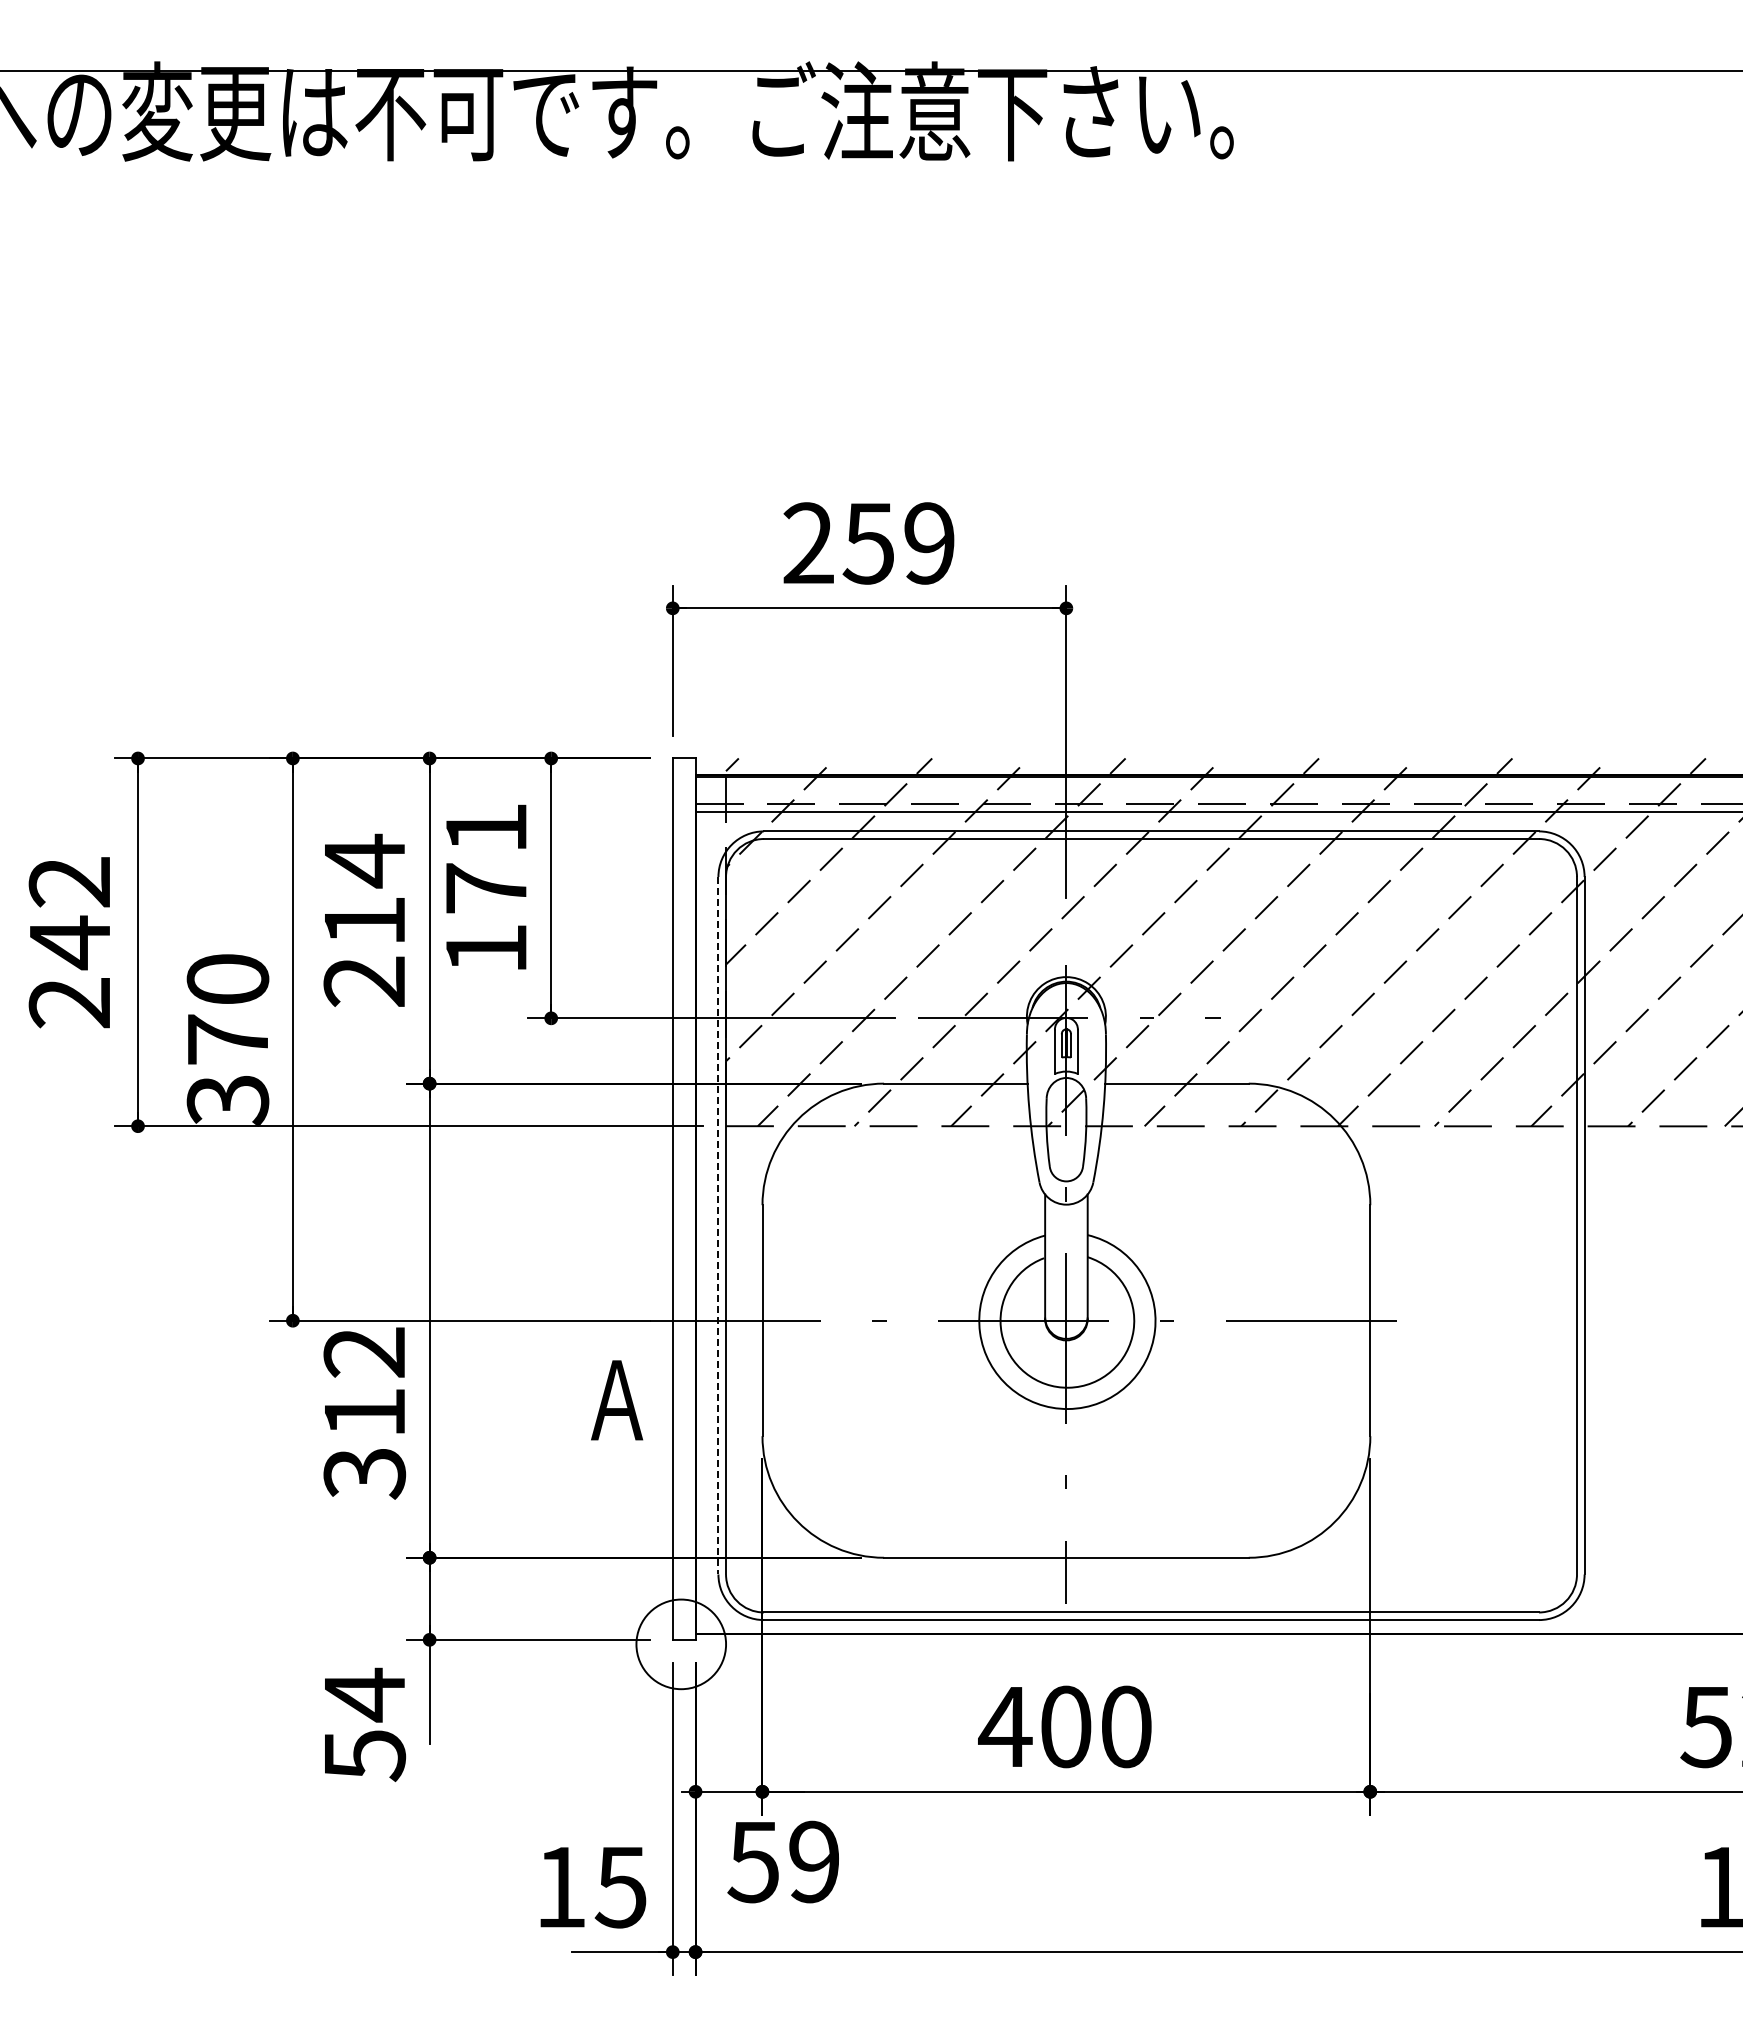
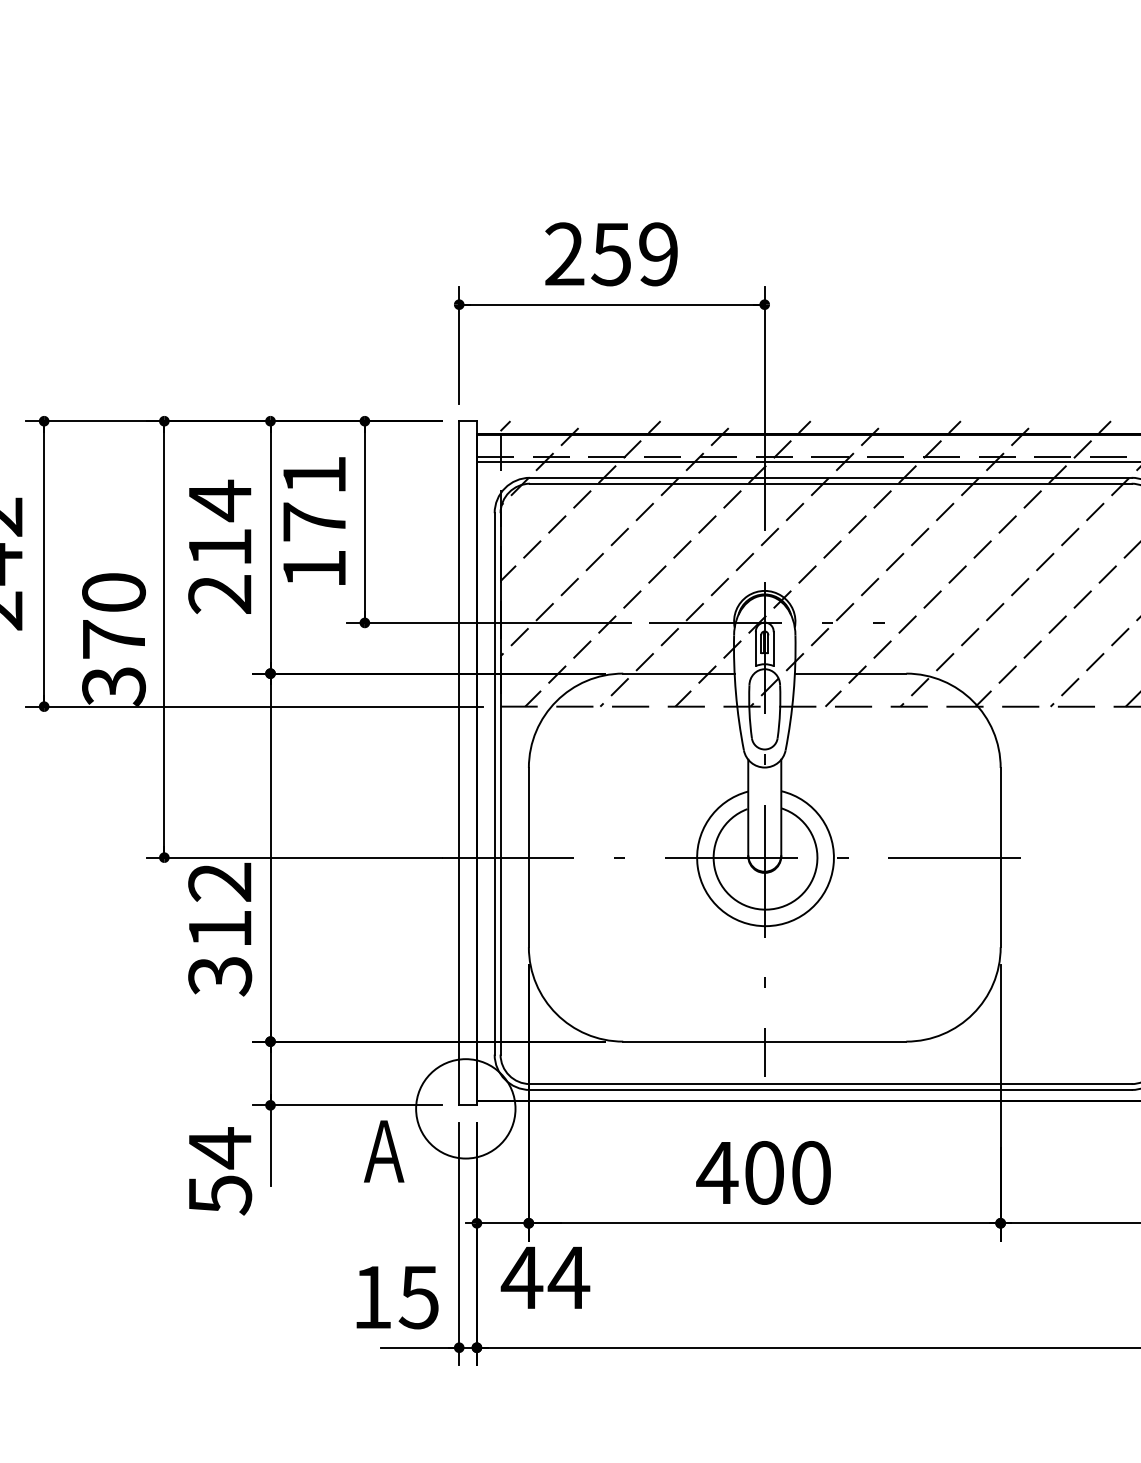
line: (718, 1225) -> (494, 783), dashed -> solid
text: (617, 1400) -> (384, 1151), moved
circle: (681, 1644) -> (466, 1108), size x1.43
text: (783, 1861) -> (545, 1277), 59 -> 44

